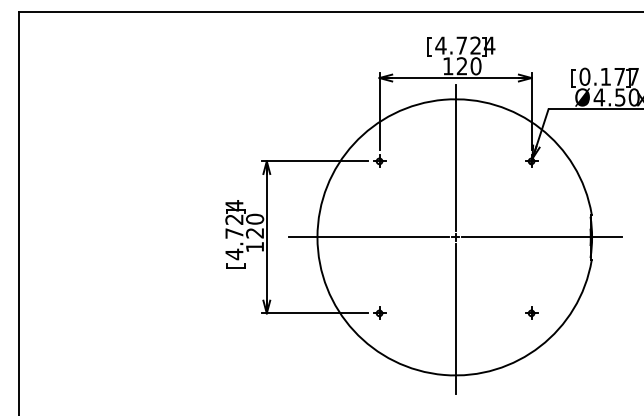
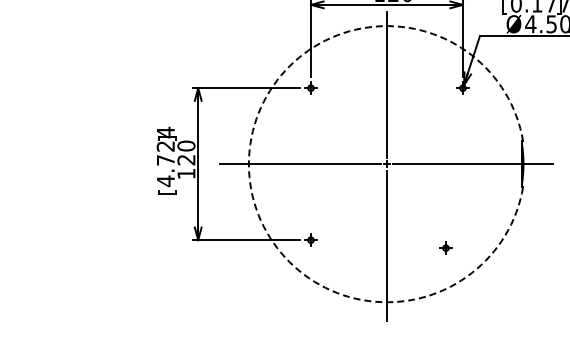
arc: (317, 237) -> (248, 164), solid -> dashed
part: (531, 312) -> (445, 247), moved

